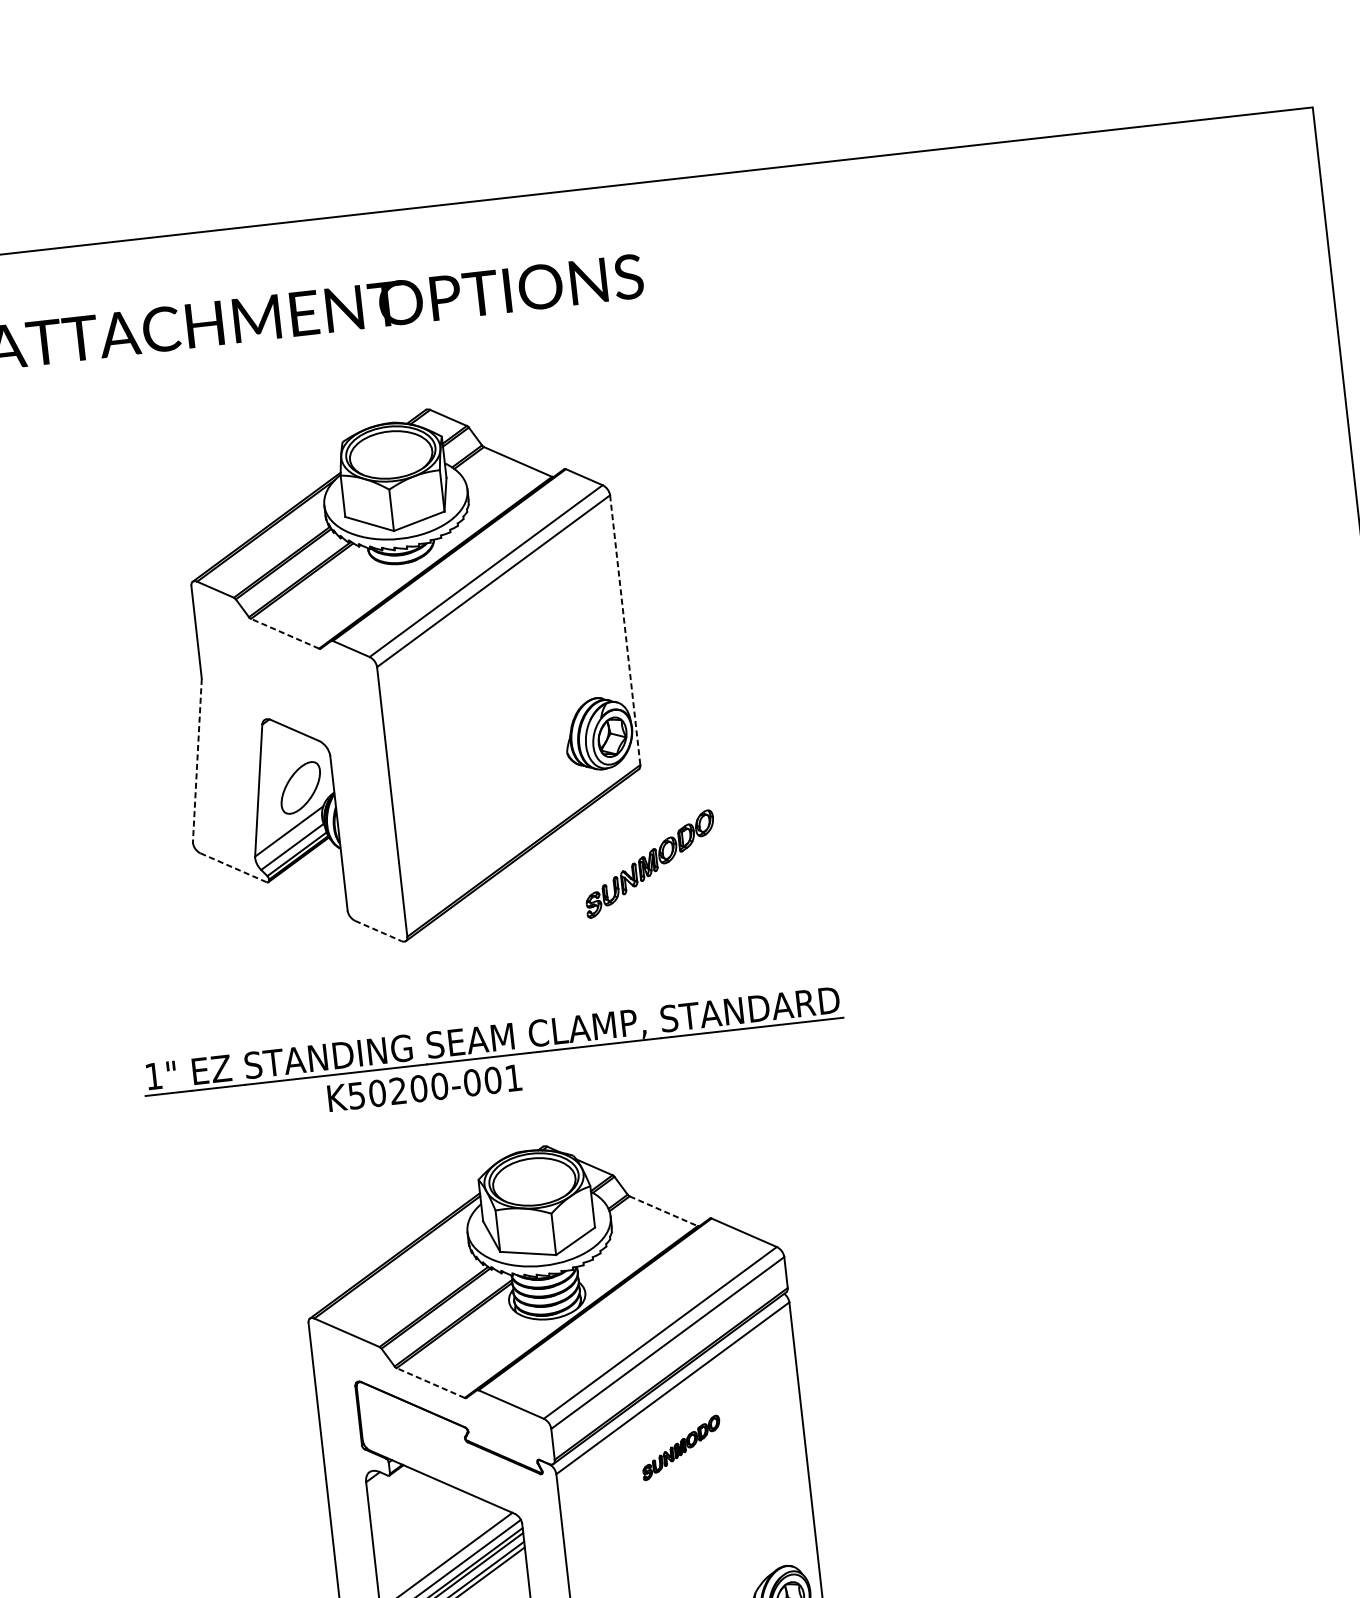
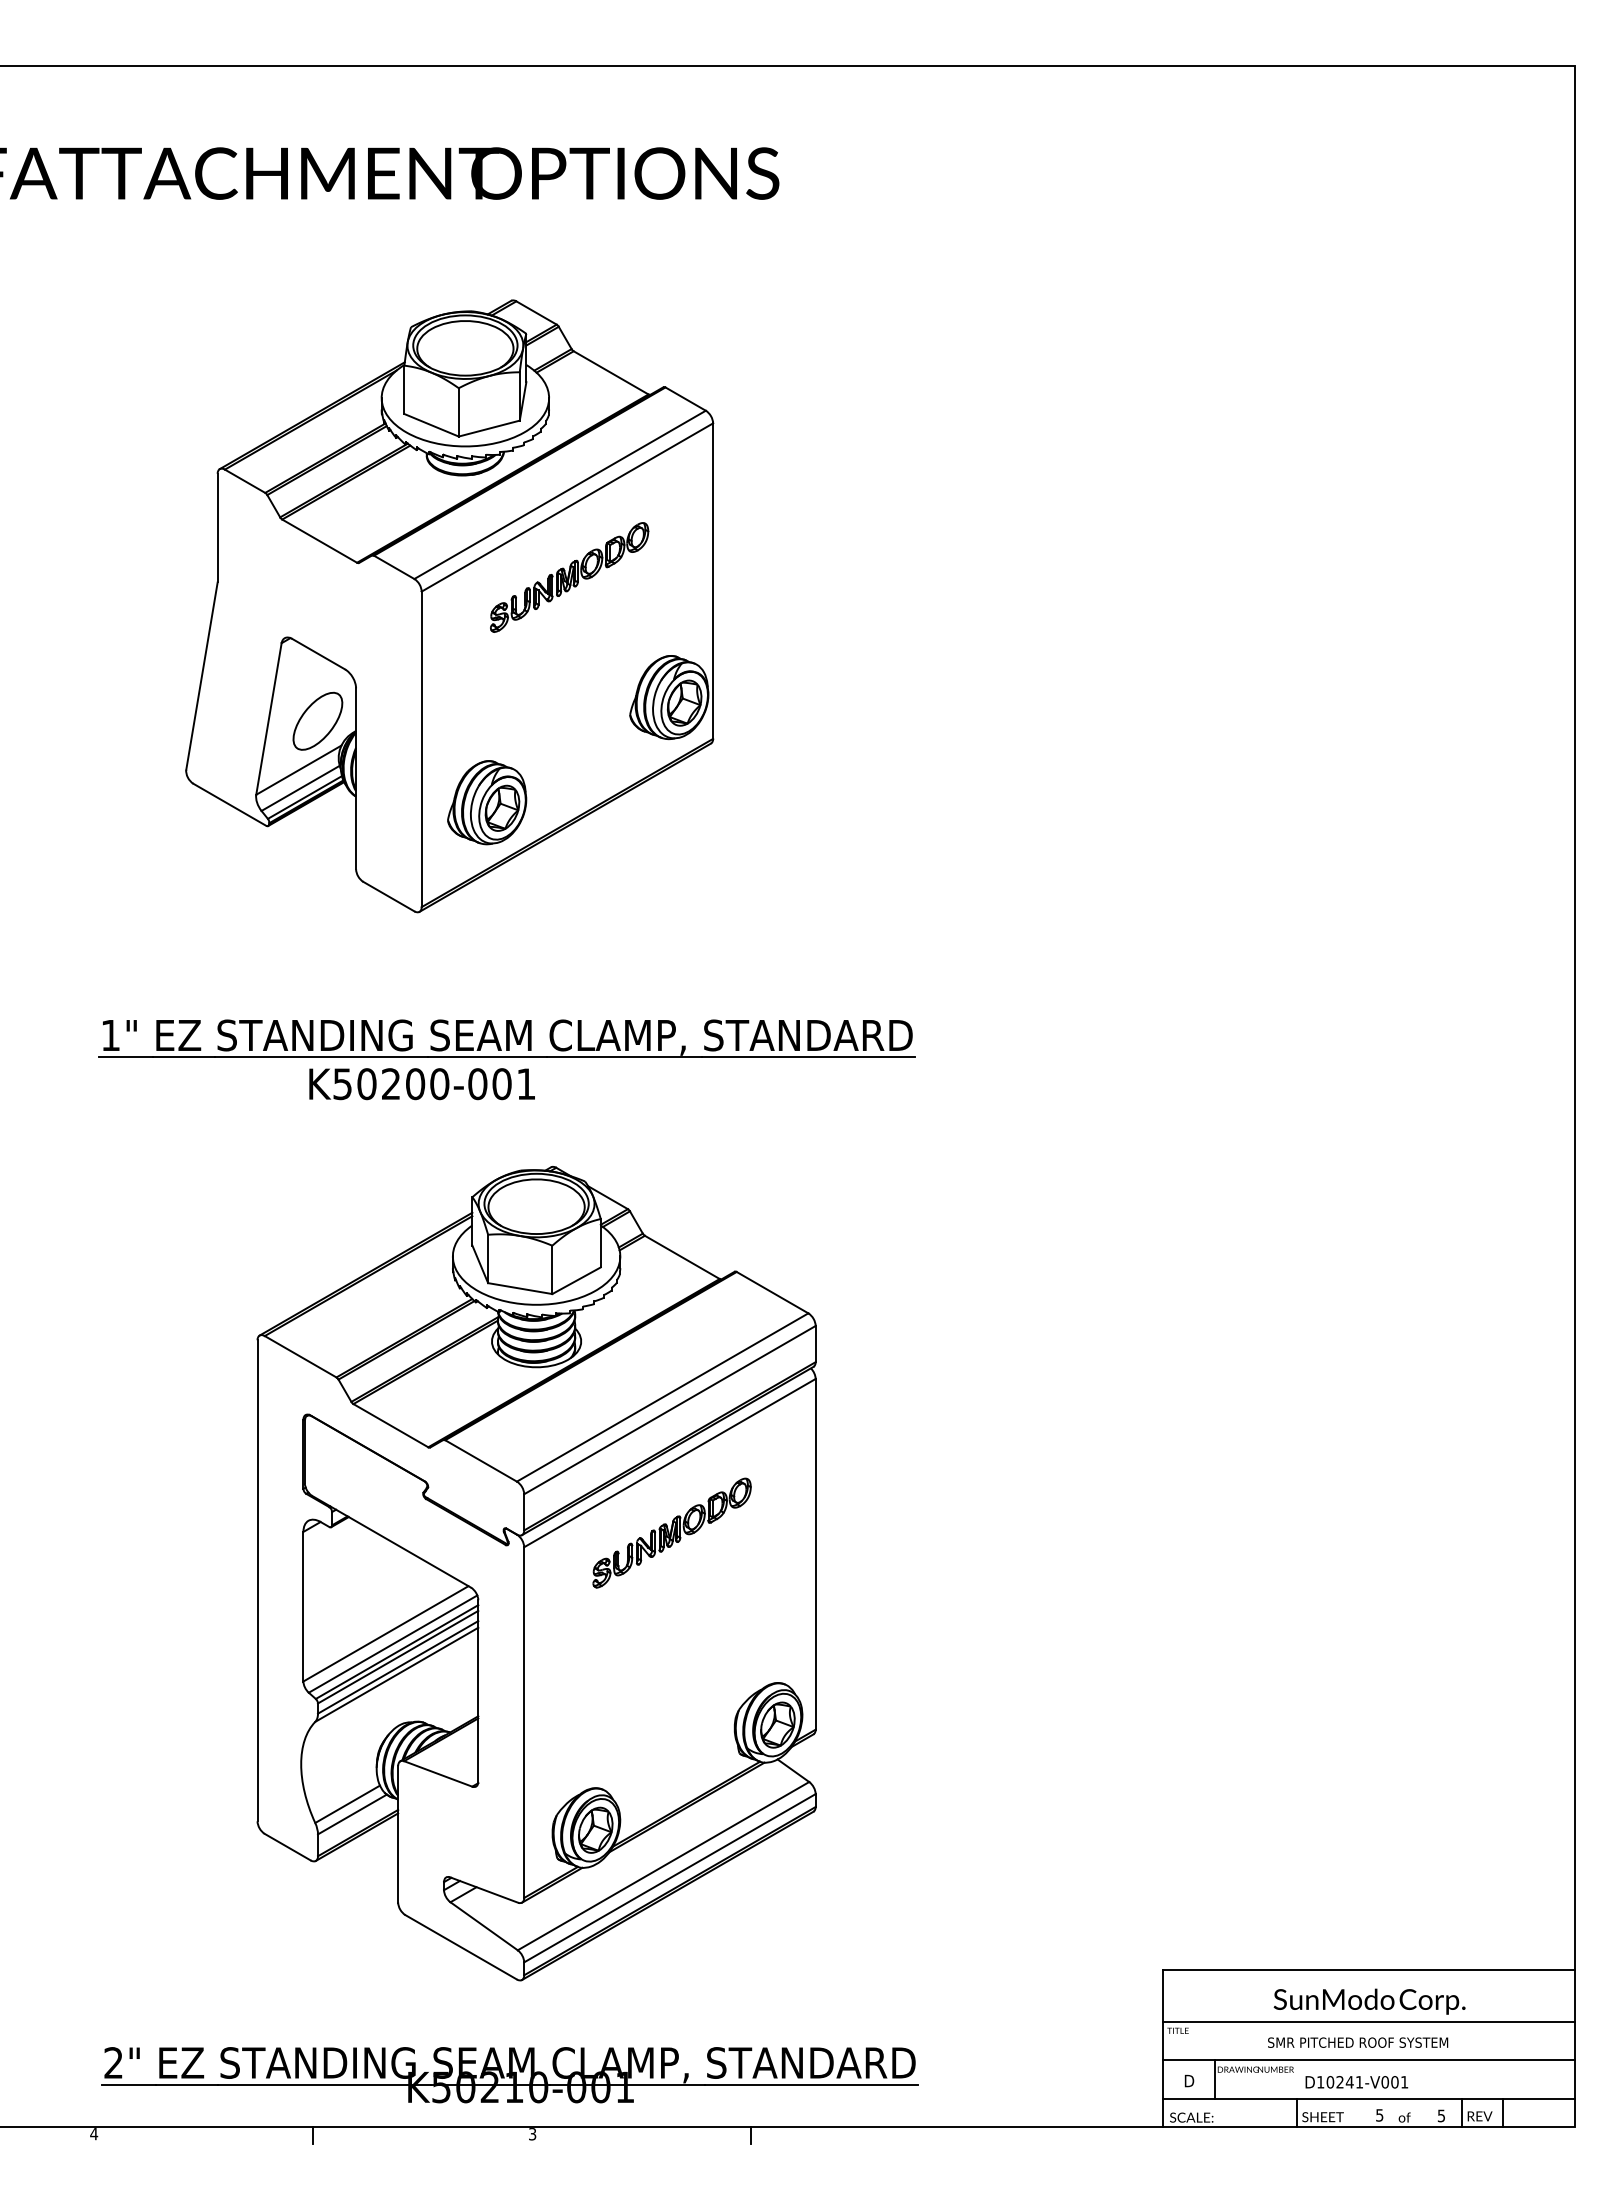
line: (625, 630) -> (713, 581), dashed -> solid
line: (284, 633) -> (319, 540), dashed -> solid
line: (197, 760) -> (201, 676), dashed -> solid
part: (453, 841) -> (487, 802), added
part: (650, 864) -> (569, 577), moved
line: (234, 868) -> (230, 805), dashed -> solid
line: (378, 930) -> (389, 896), dashed -> solid
line: (663, 1211) -> (682, 1257), dashed -> solid
line: (430, 1382) -> (390, 1425), dashed -> solid
part: (680, 1447) -> (671, 1532), size x1.67

